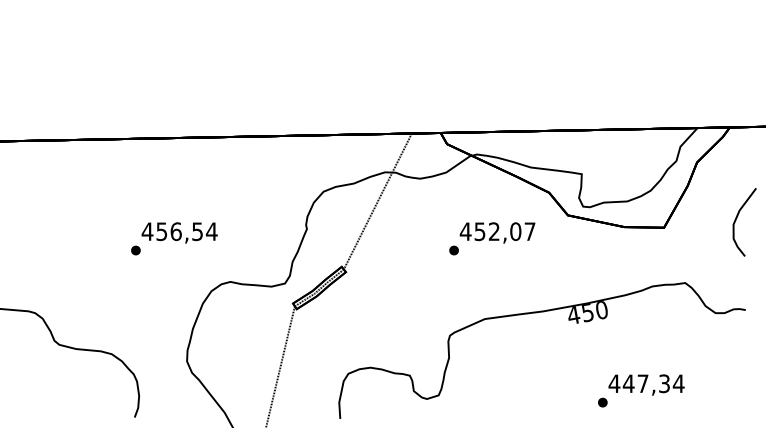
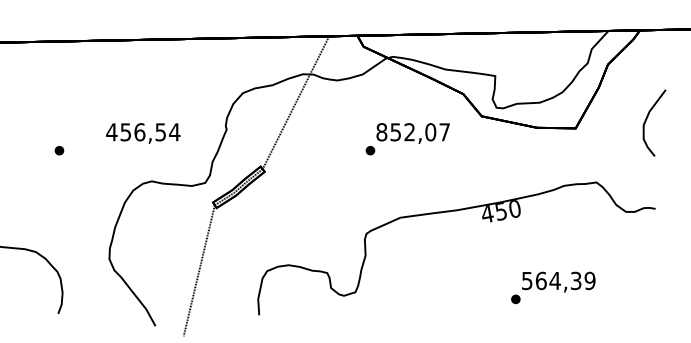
text: (465, 231) -> (381, 132), 452,07 -> 852,07
text: (179, 232) -> (143, 133), moved
text: (646, 383) -> (558, 280), 447,34 -> 564,39

